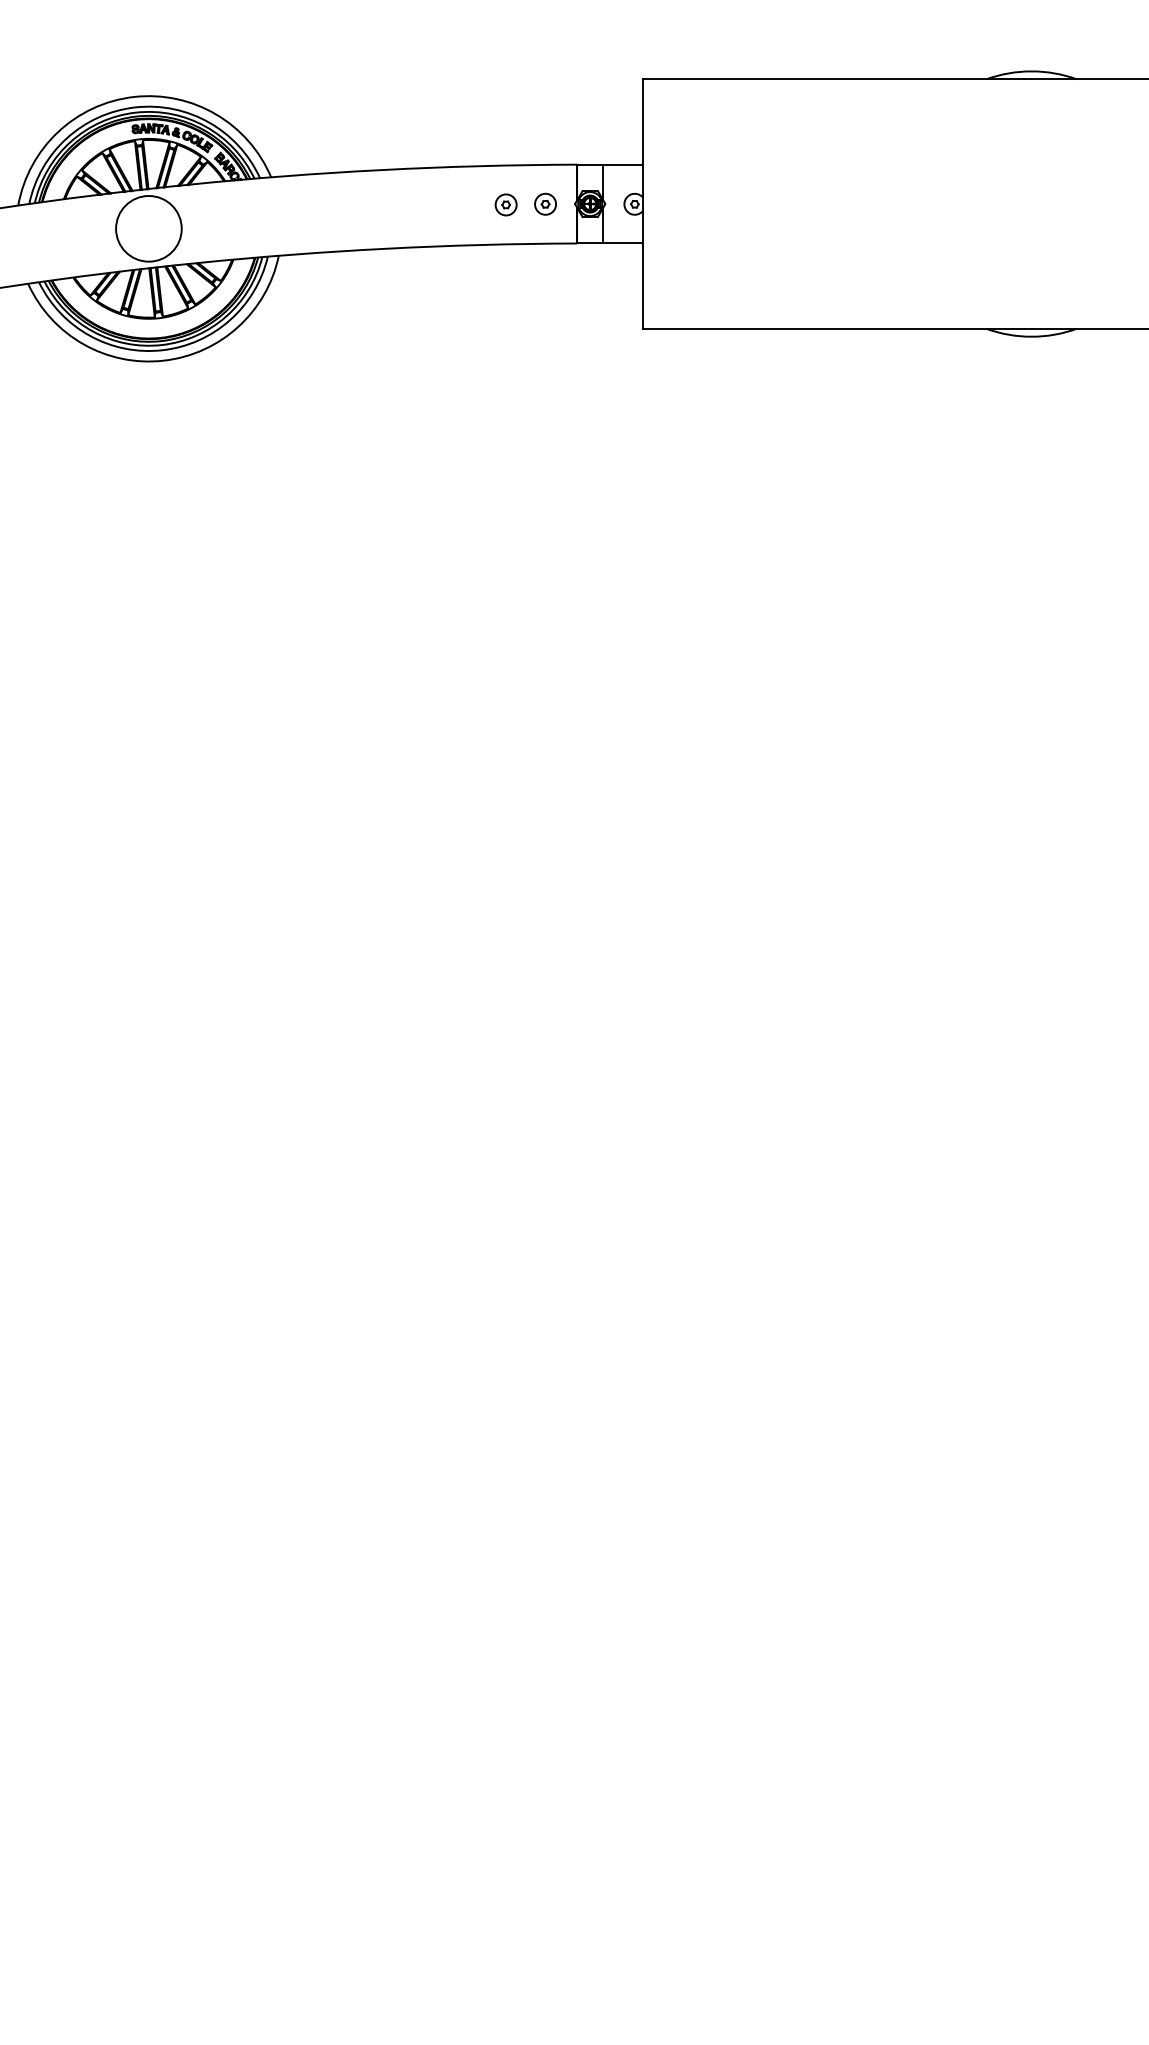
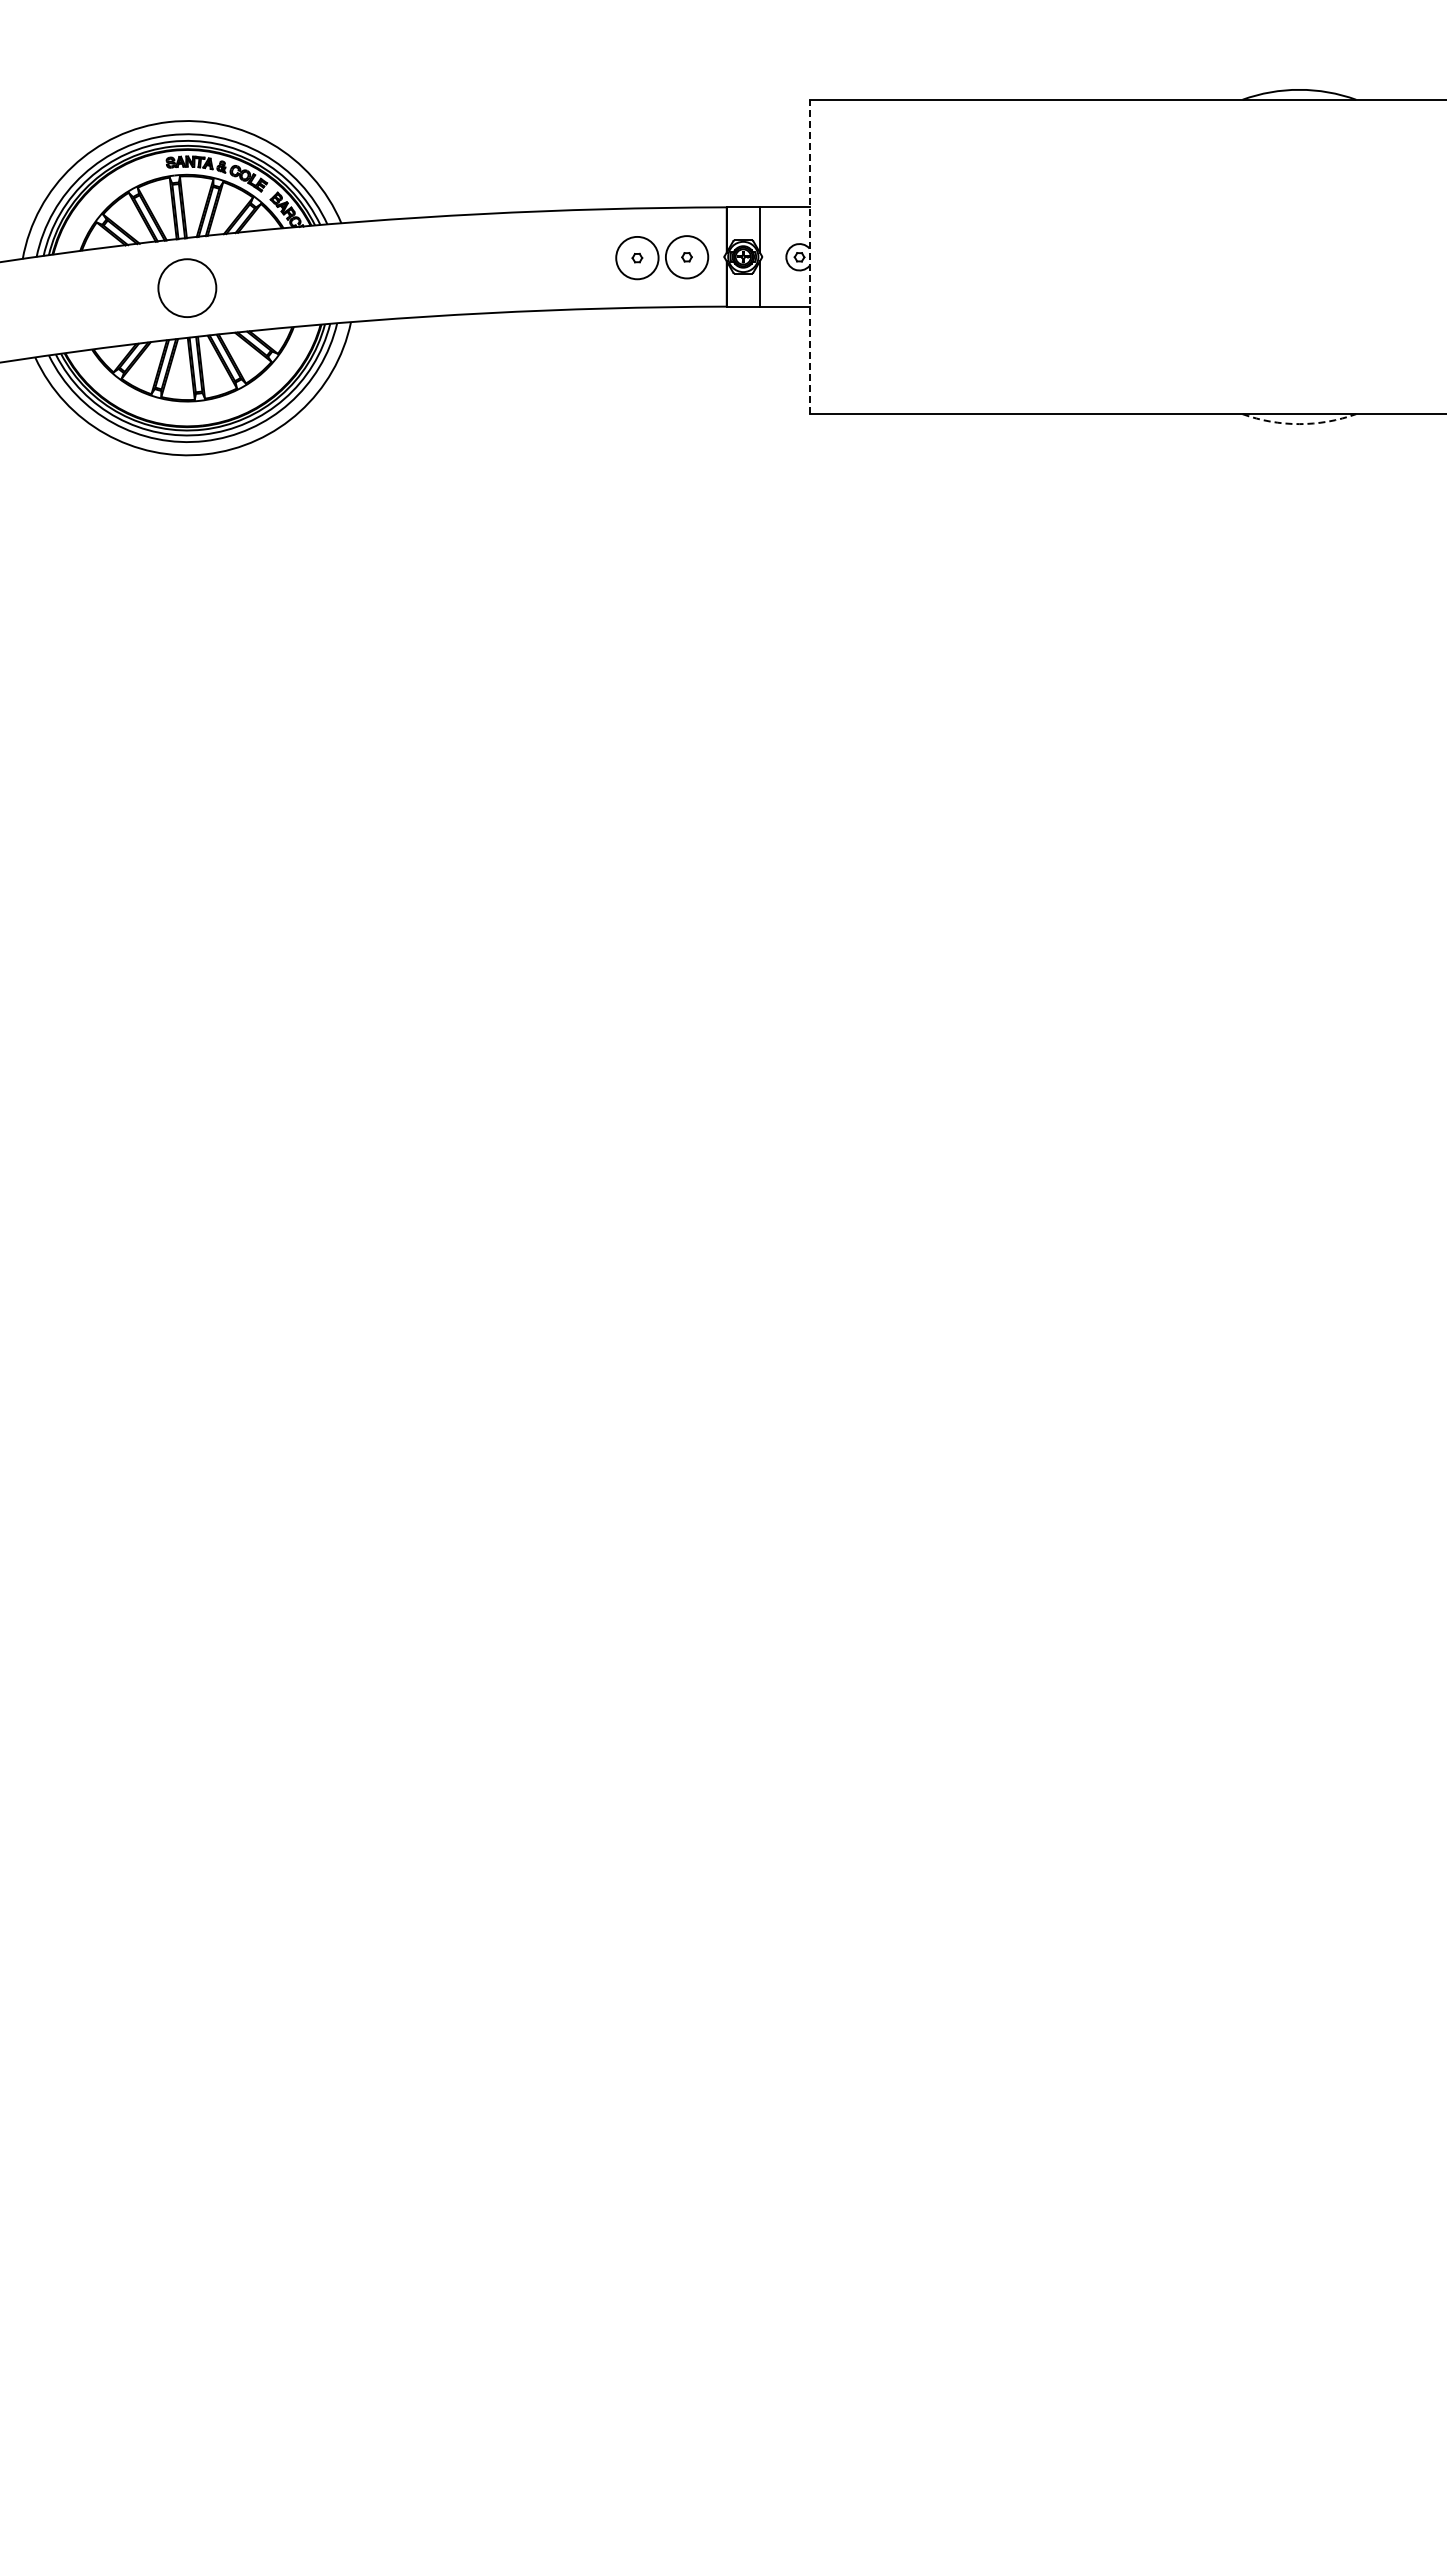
line: (642, 203) -> (809, 256), solid -> dashed
circle: (506, 204) -> (637, 257), size x1.6
circle: (545, 204) -> (686, 257), size x1.6
circle: (148, 228) -> (186, 287), size x0.7
arc: (1031, 337) -> (1299, 424), solid -> dashed

